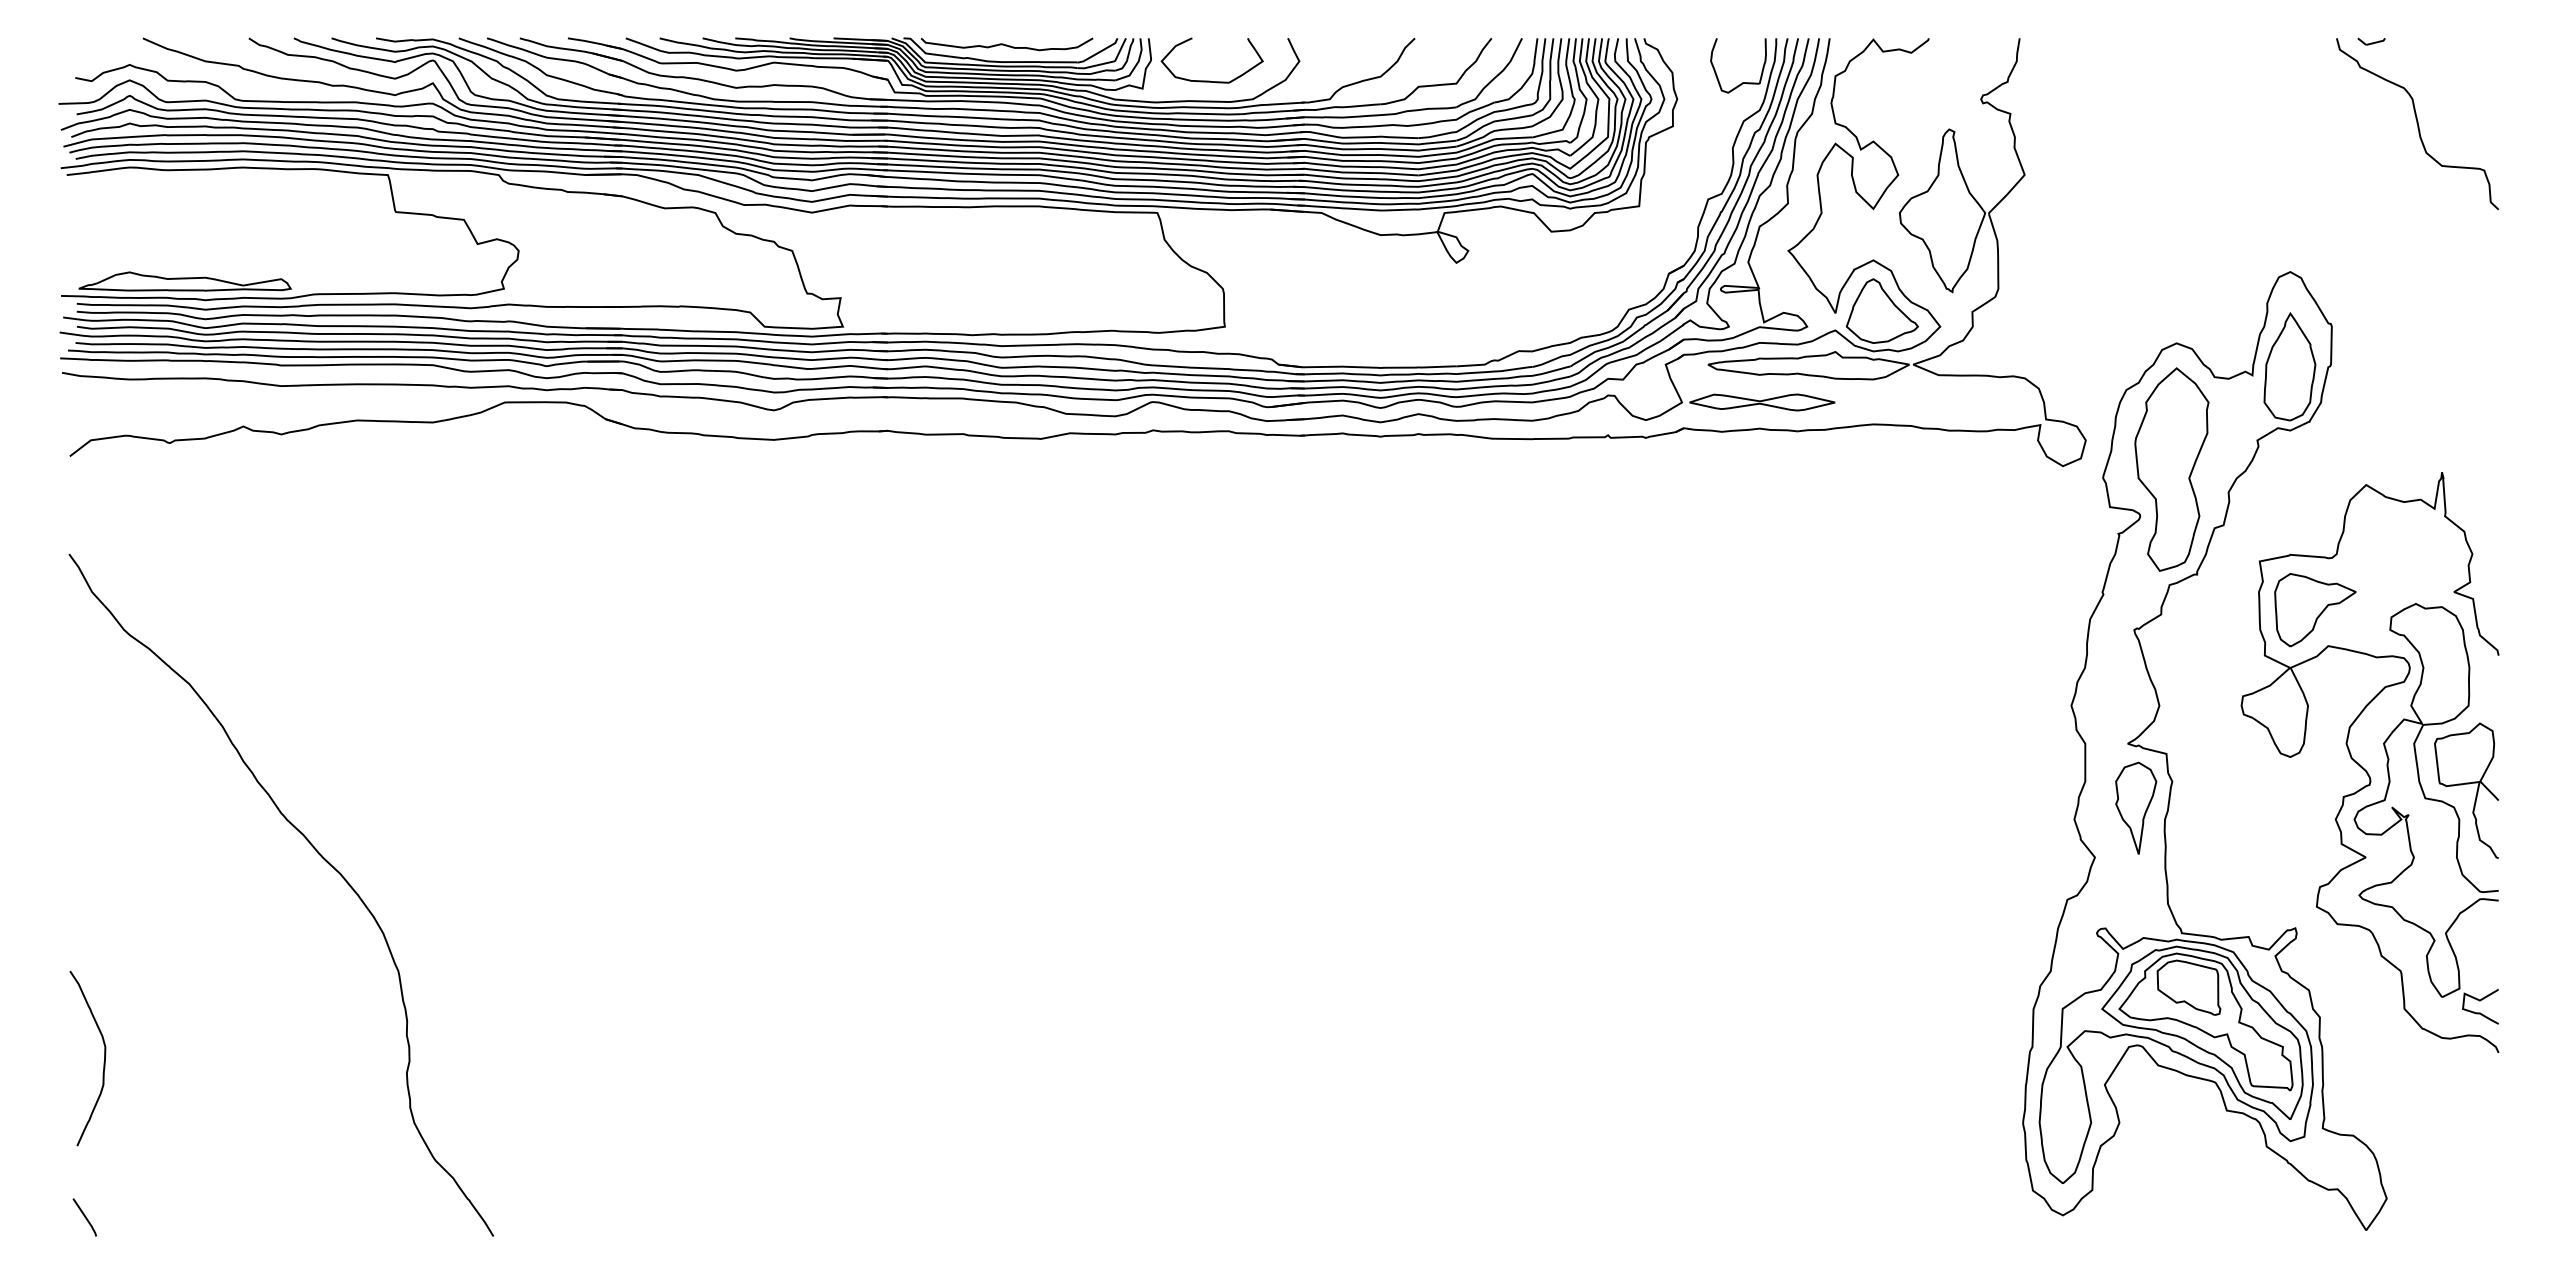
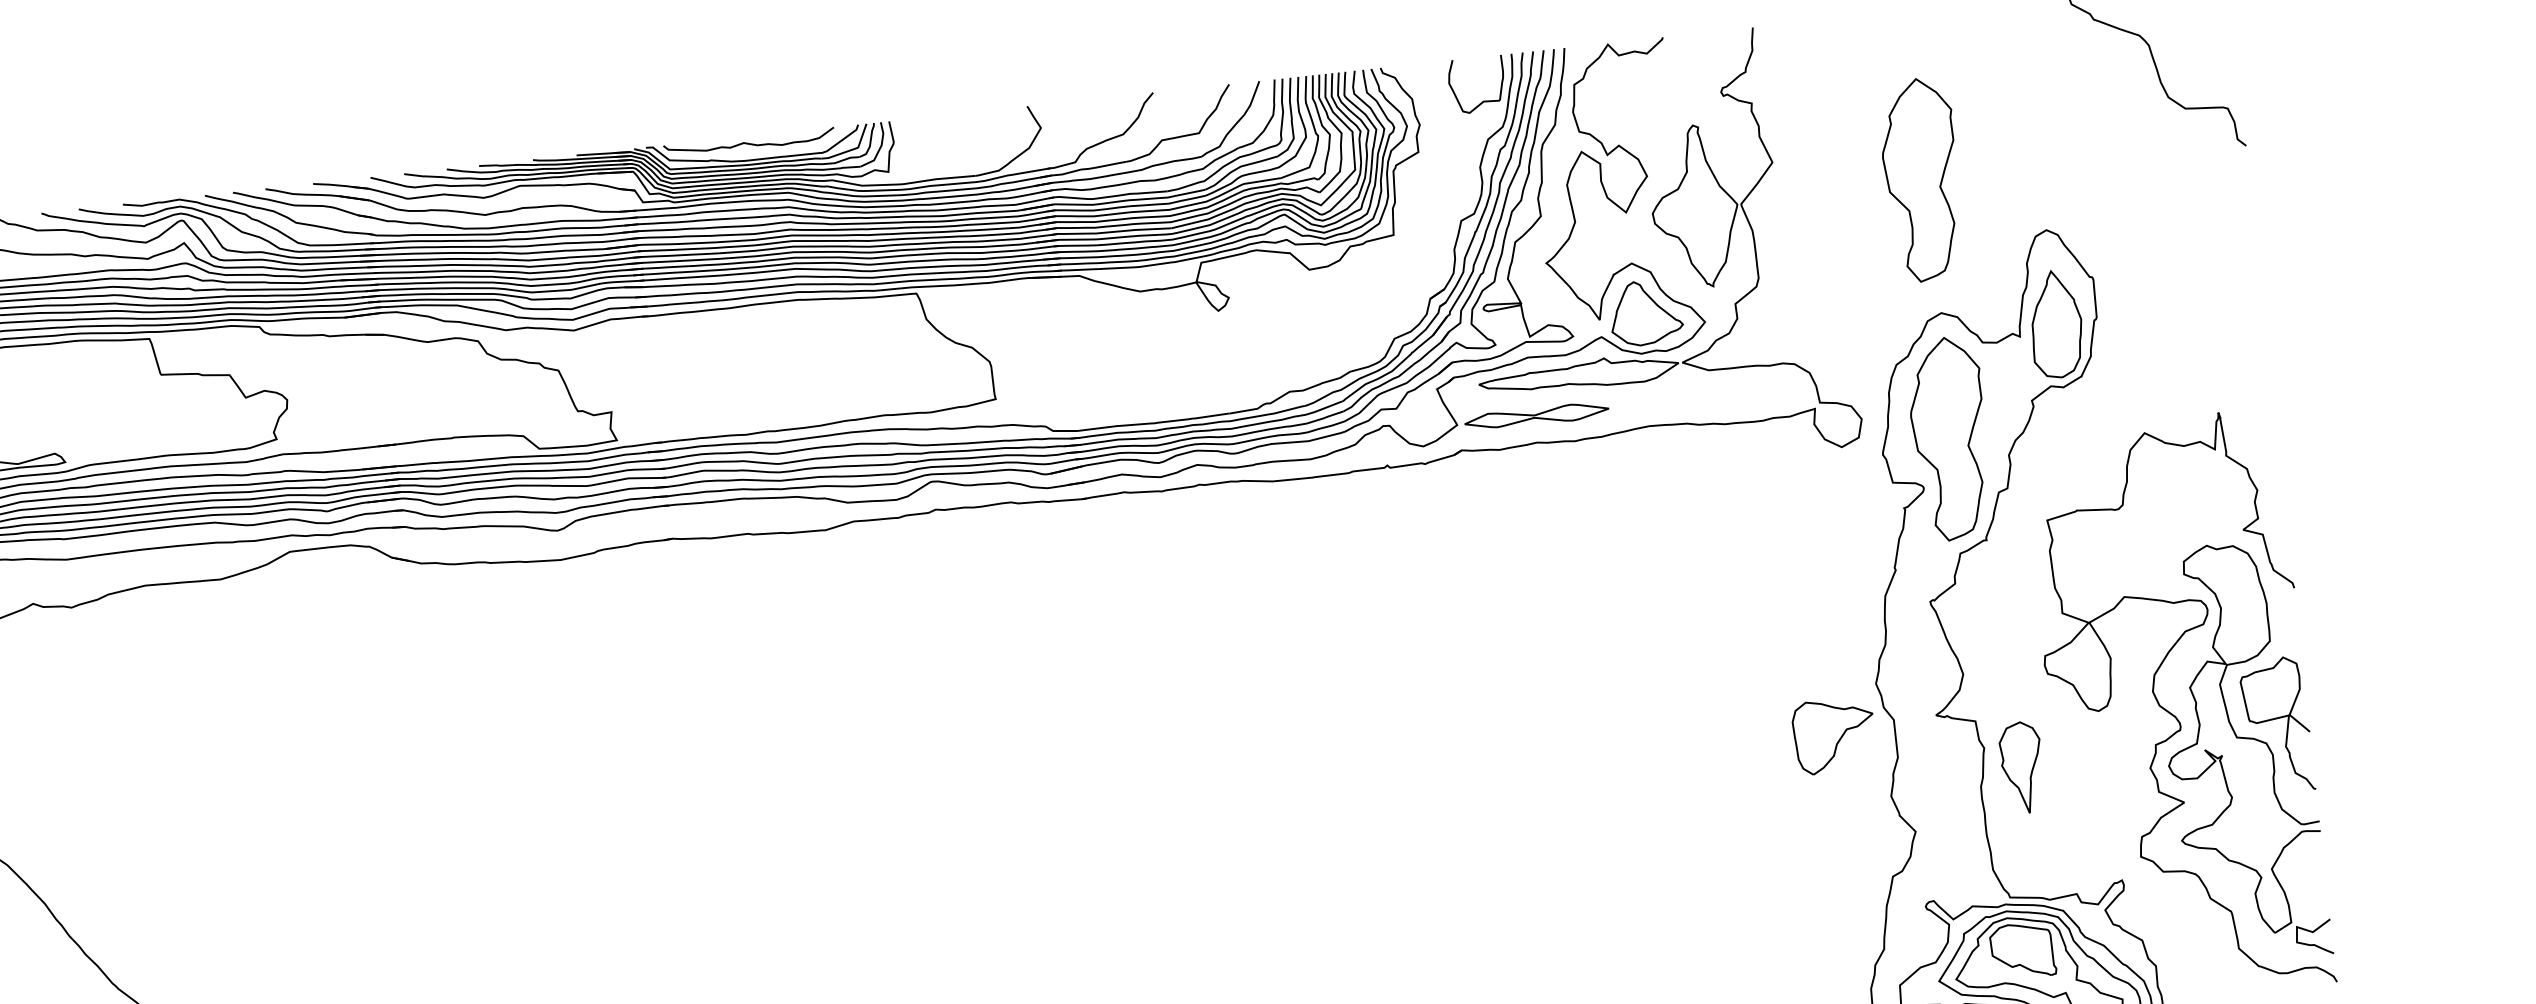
part: (1210, 80) -> (954, 156), removed
part: (2171, 208) -> (1921, 179), added
part: (2315, 610) -> (1834, 736), moved
part: (2136, 807) -> (2022, 767), moved

